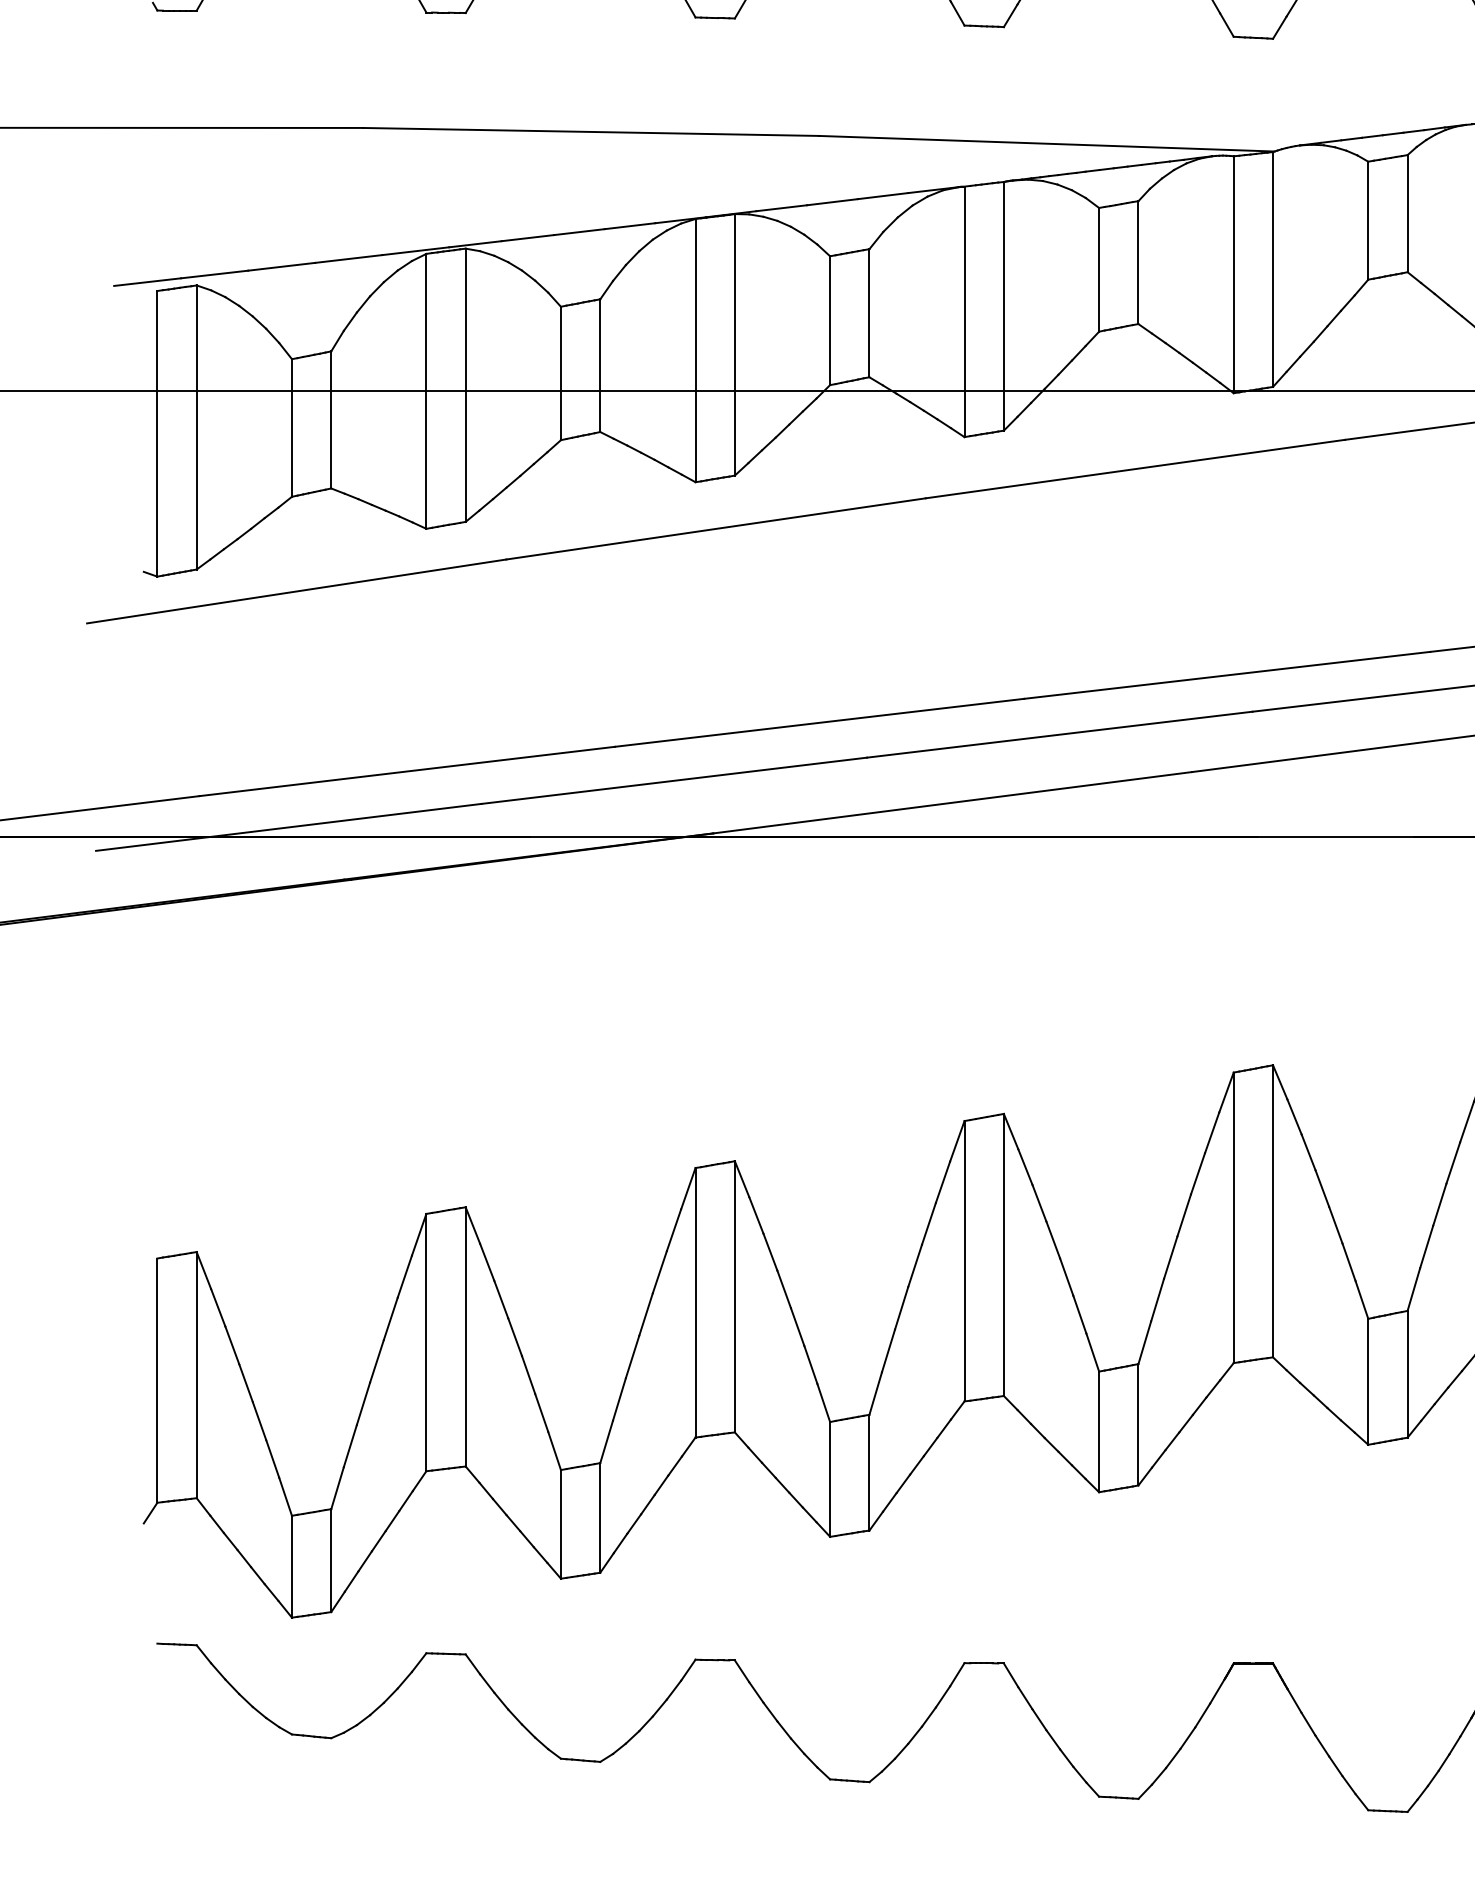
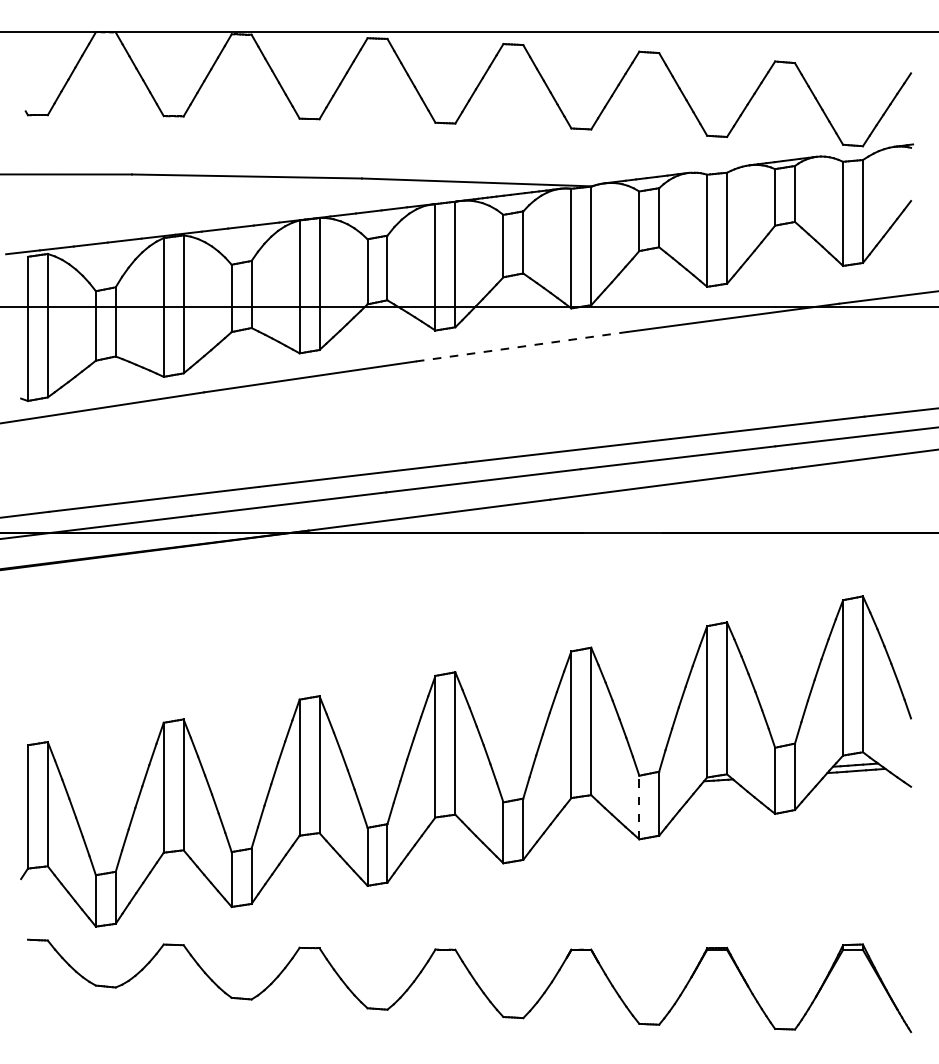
line: (1134, 468) -> (521, 346), solid -> dashed
line: (1368, 1381) -> (639, 807), solid -> dashed

